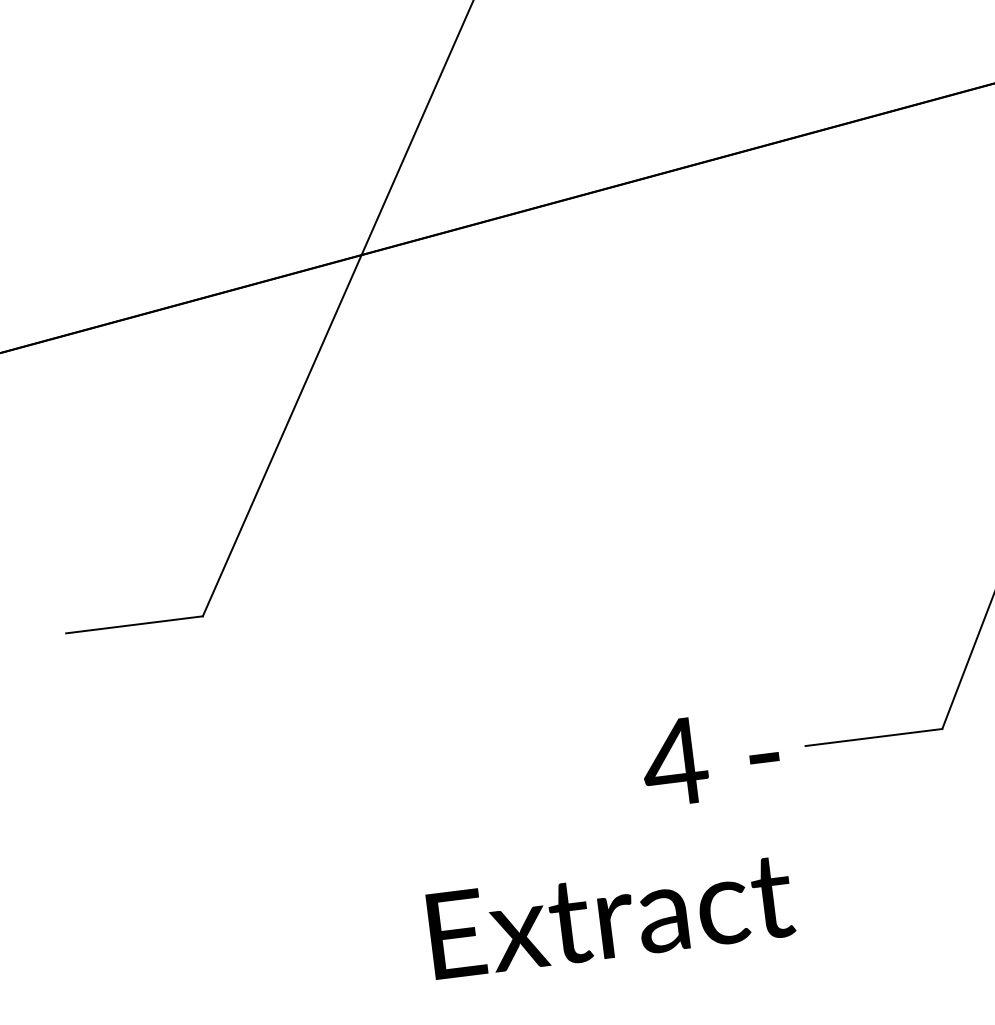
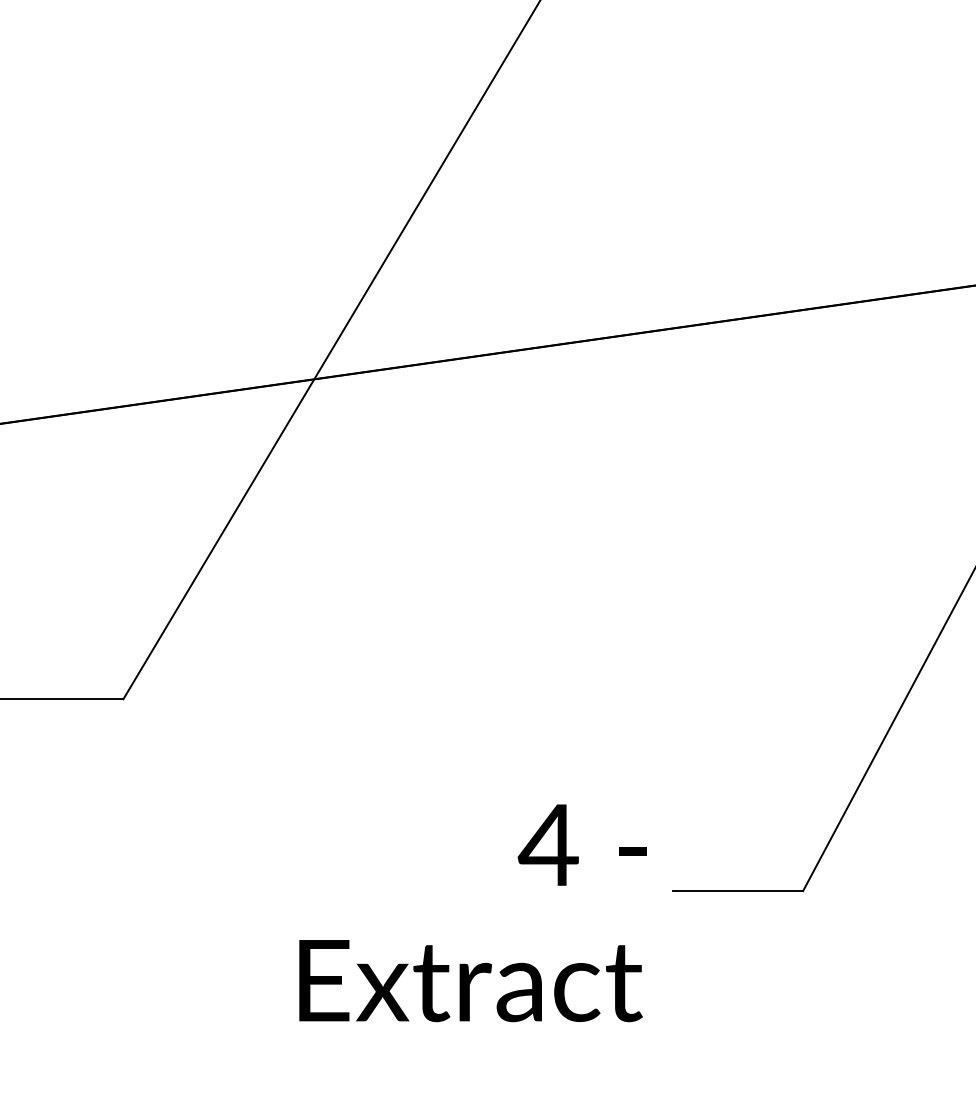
text: (603, 844) -> (472, 913), moved

